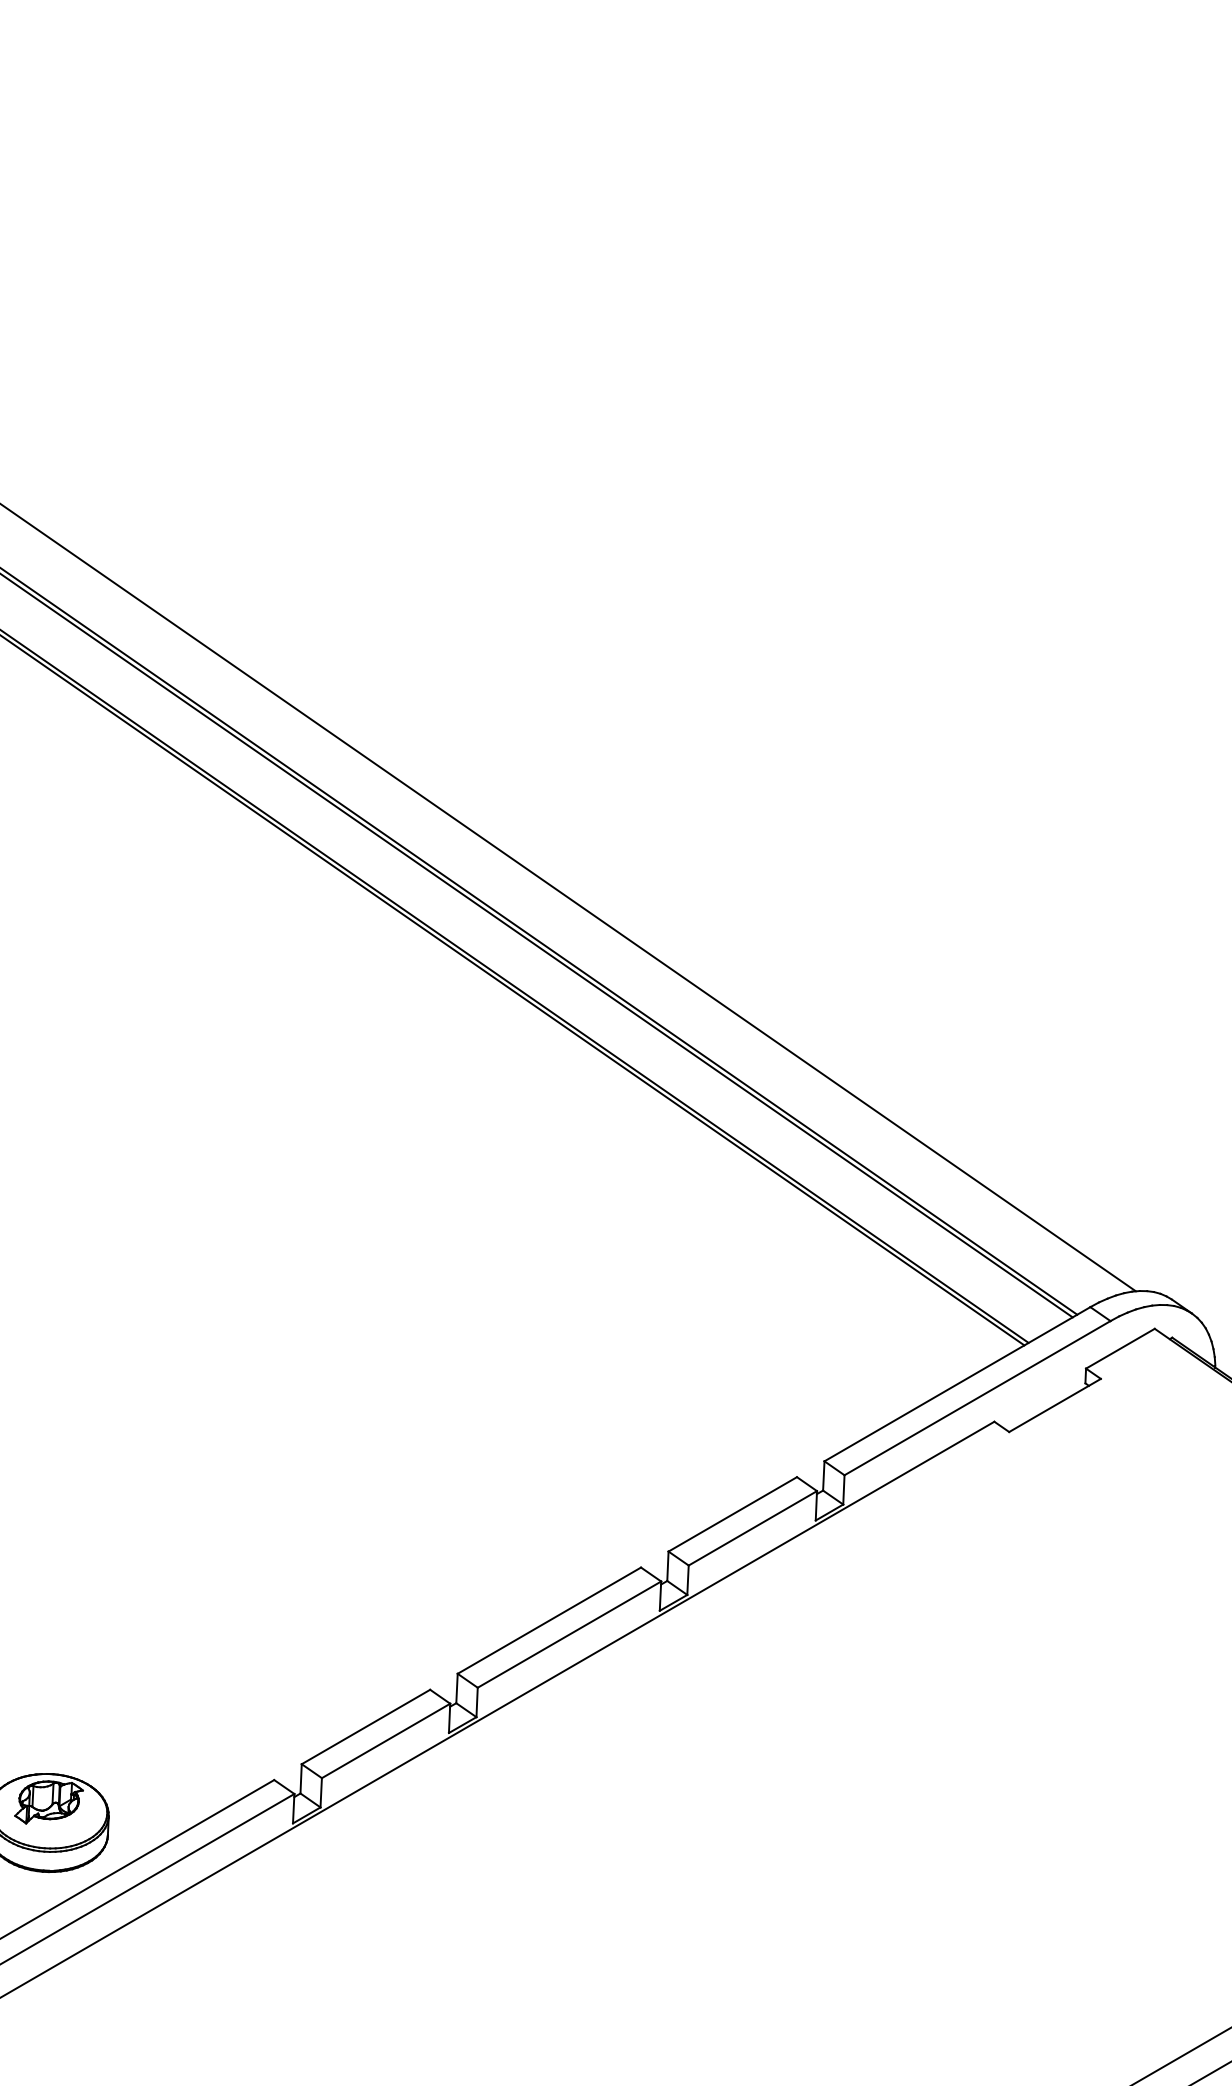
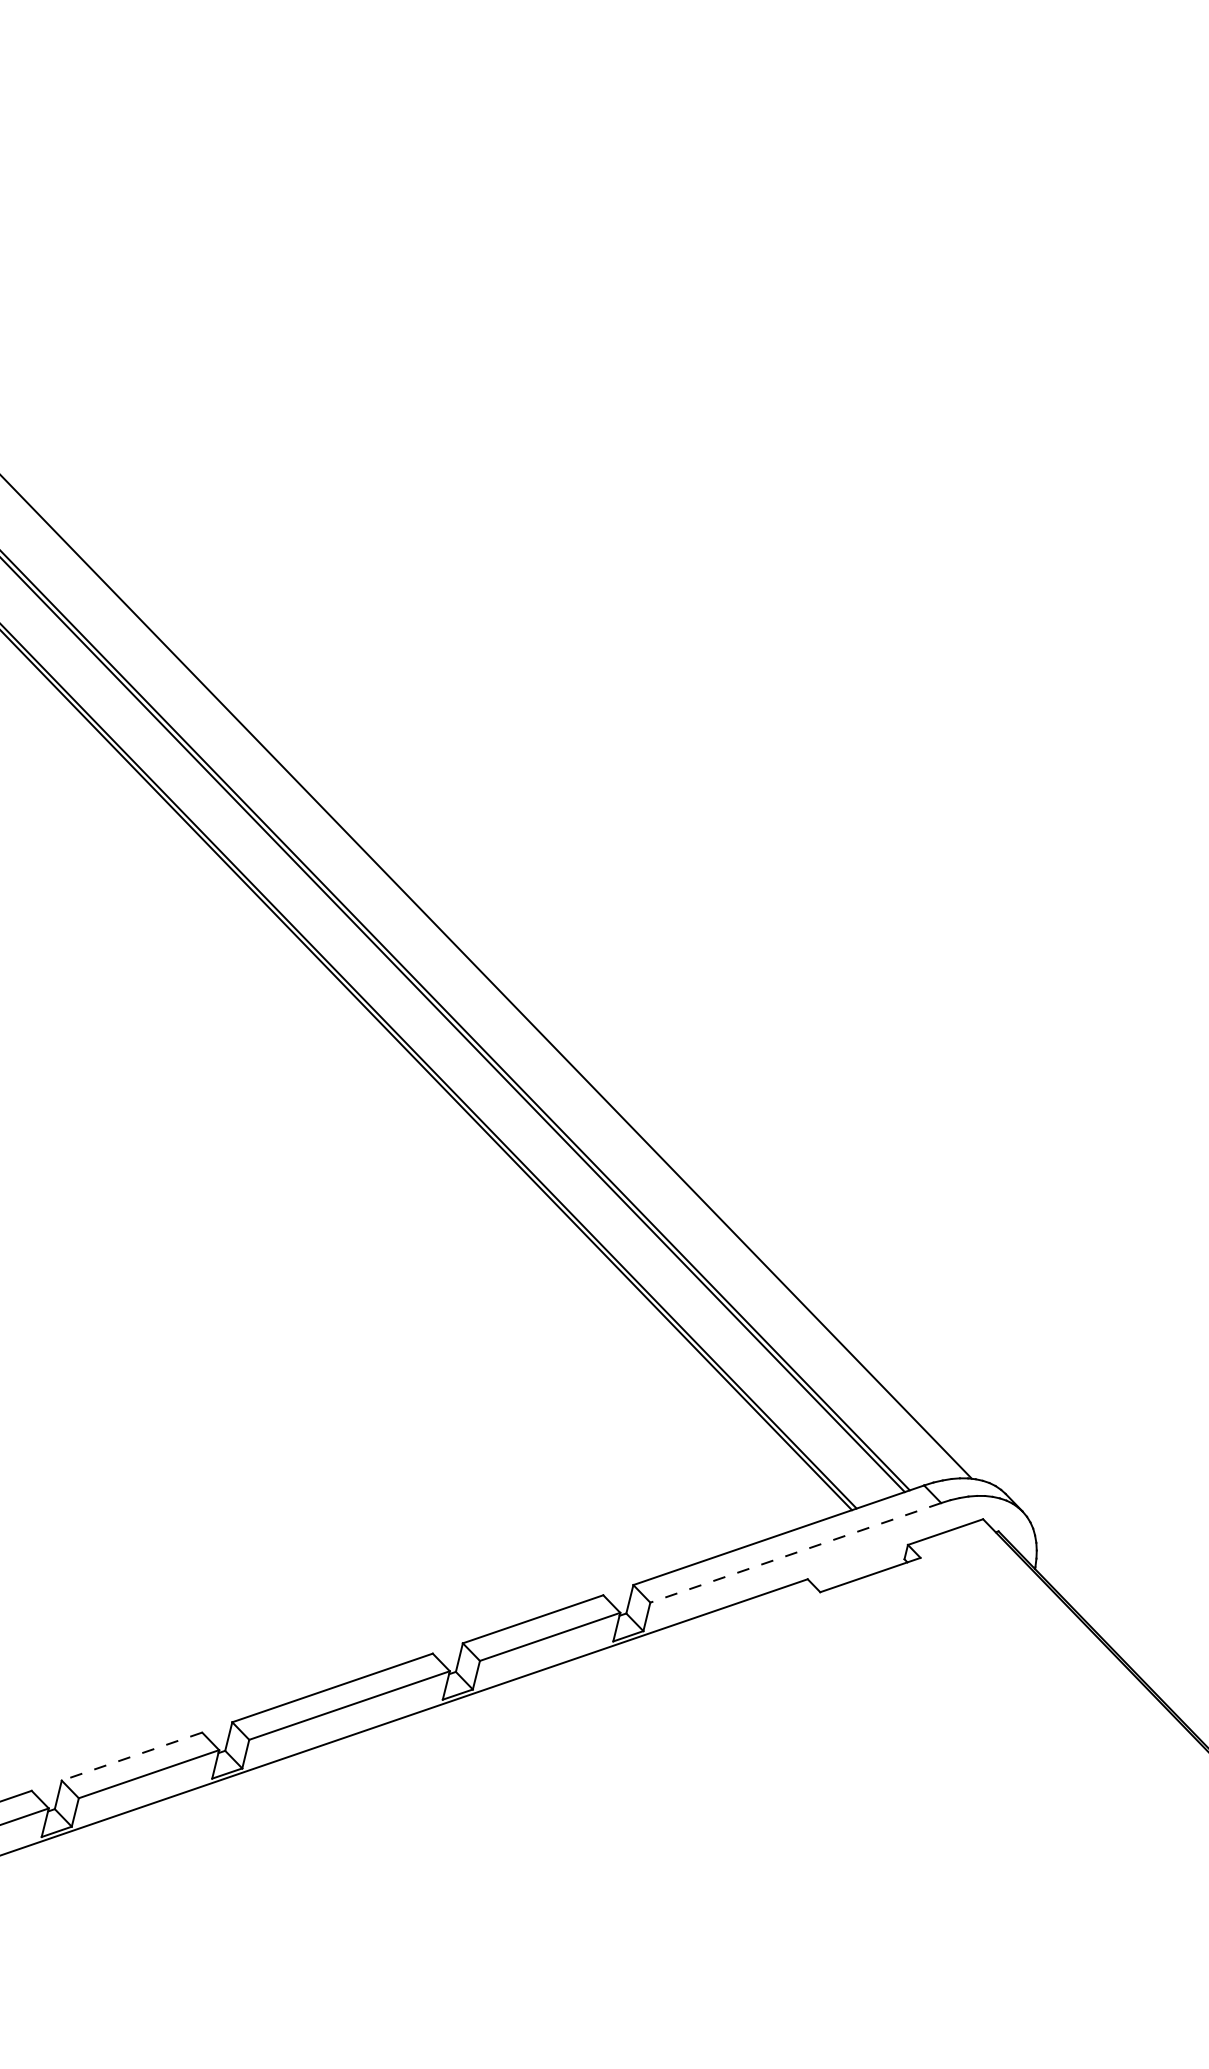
line: (977, 1398) -> (795, 1553), solid -> dashed
line: (365, 1727) -> (131, 1757), solid -> dashed

